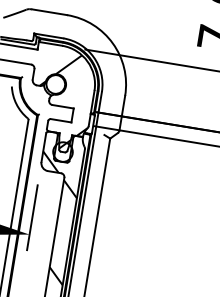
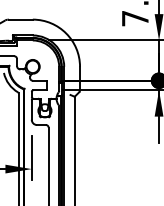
hatch: (64, 100) -> (40, 76), removed
hatch: (53, 217) -> (45, 155), removed

